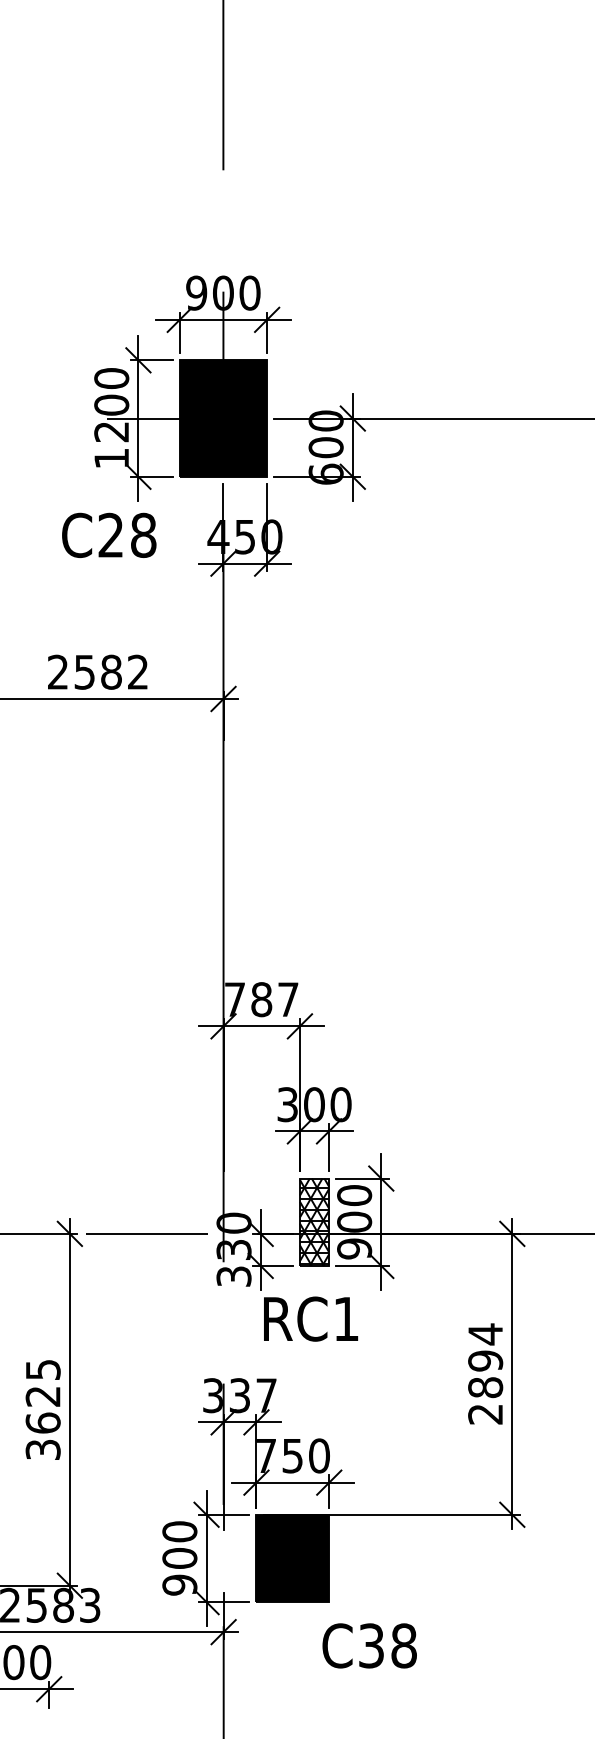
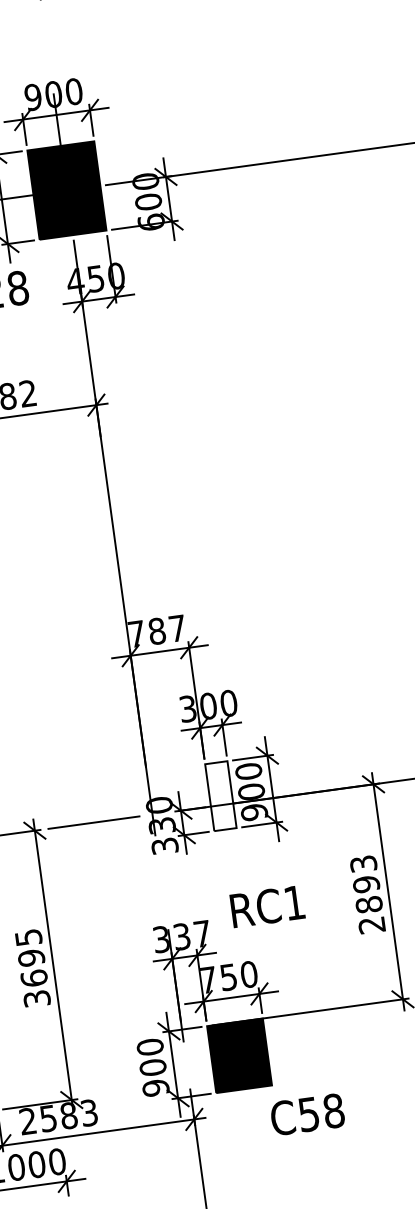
hatch: (314, 1221) -> (220, 795), removed
text: (311, 1318) -> (267, 906), moved
text: (485, 1334) -> (363, 864), 2894 -> 2893
text: (42, 1396) -> (30, 958), 3625 -> 3695
text: (371, 1645) -> (308, 1114), C38 -> C58

